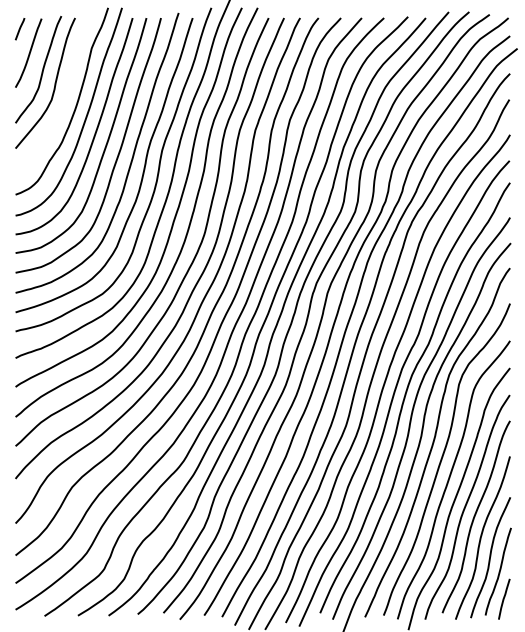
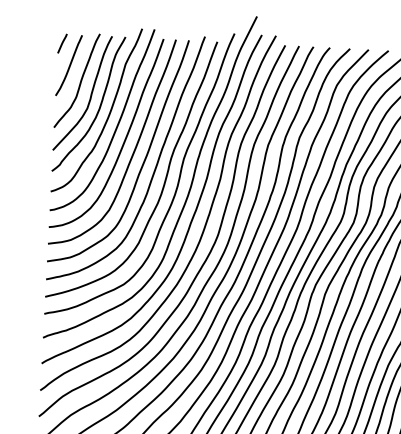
curve: (64, 98) -> (98, 107), added

